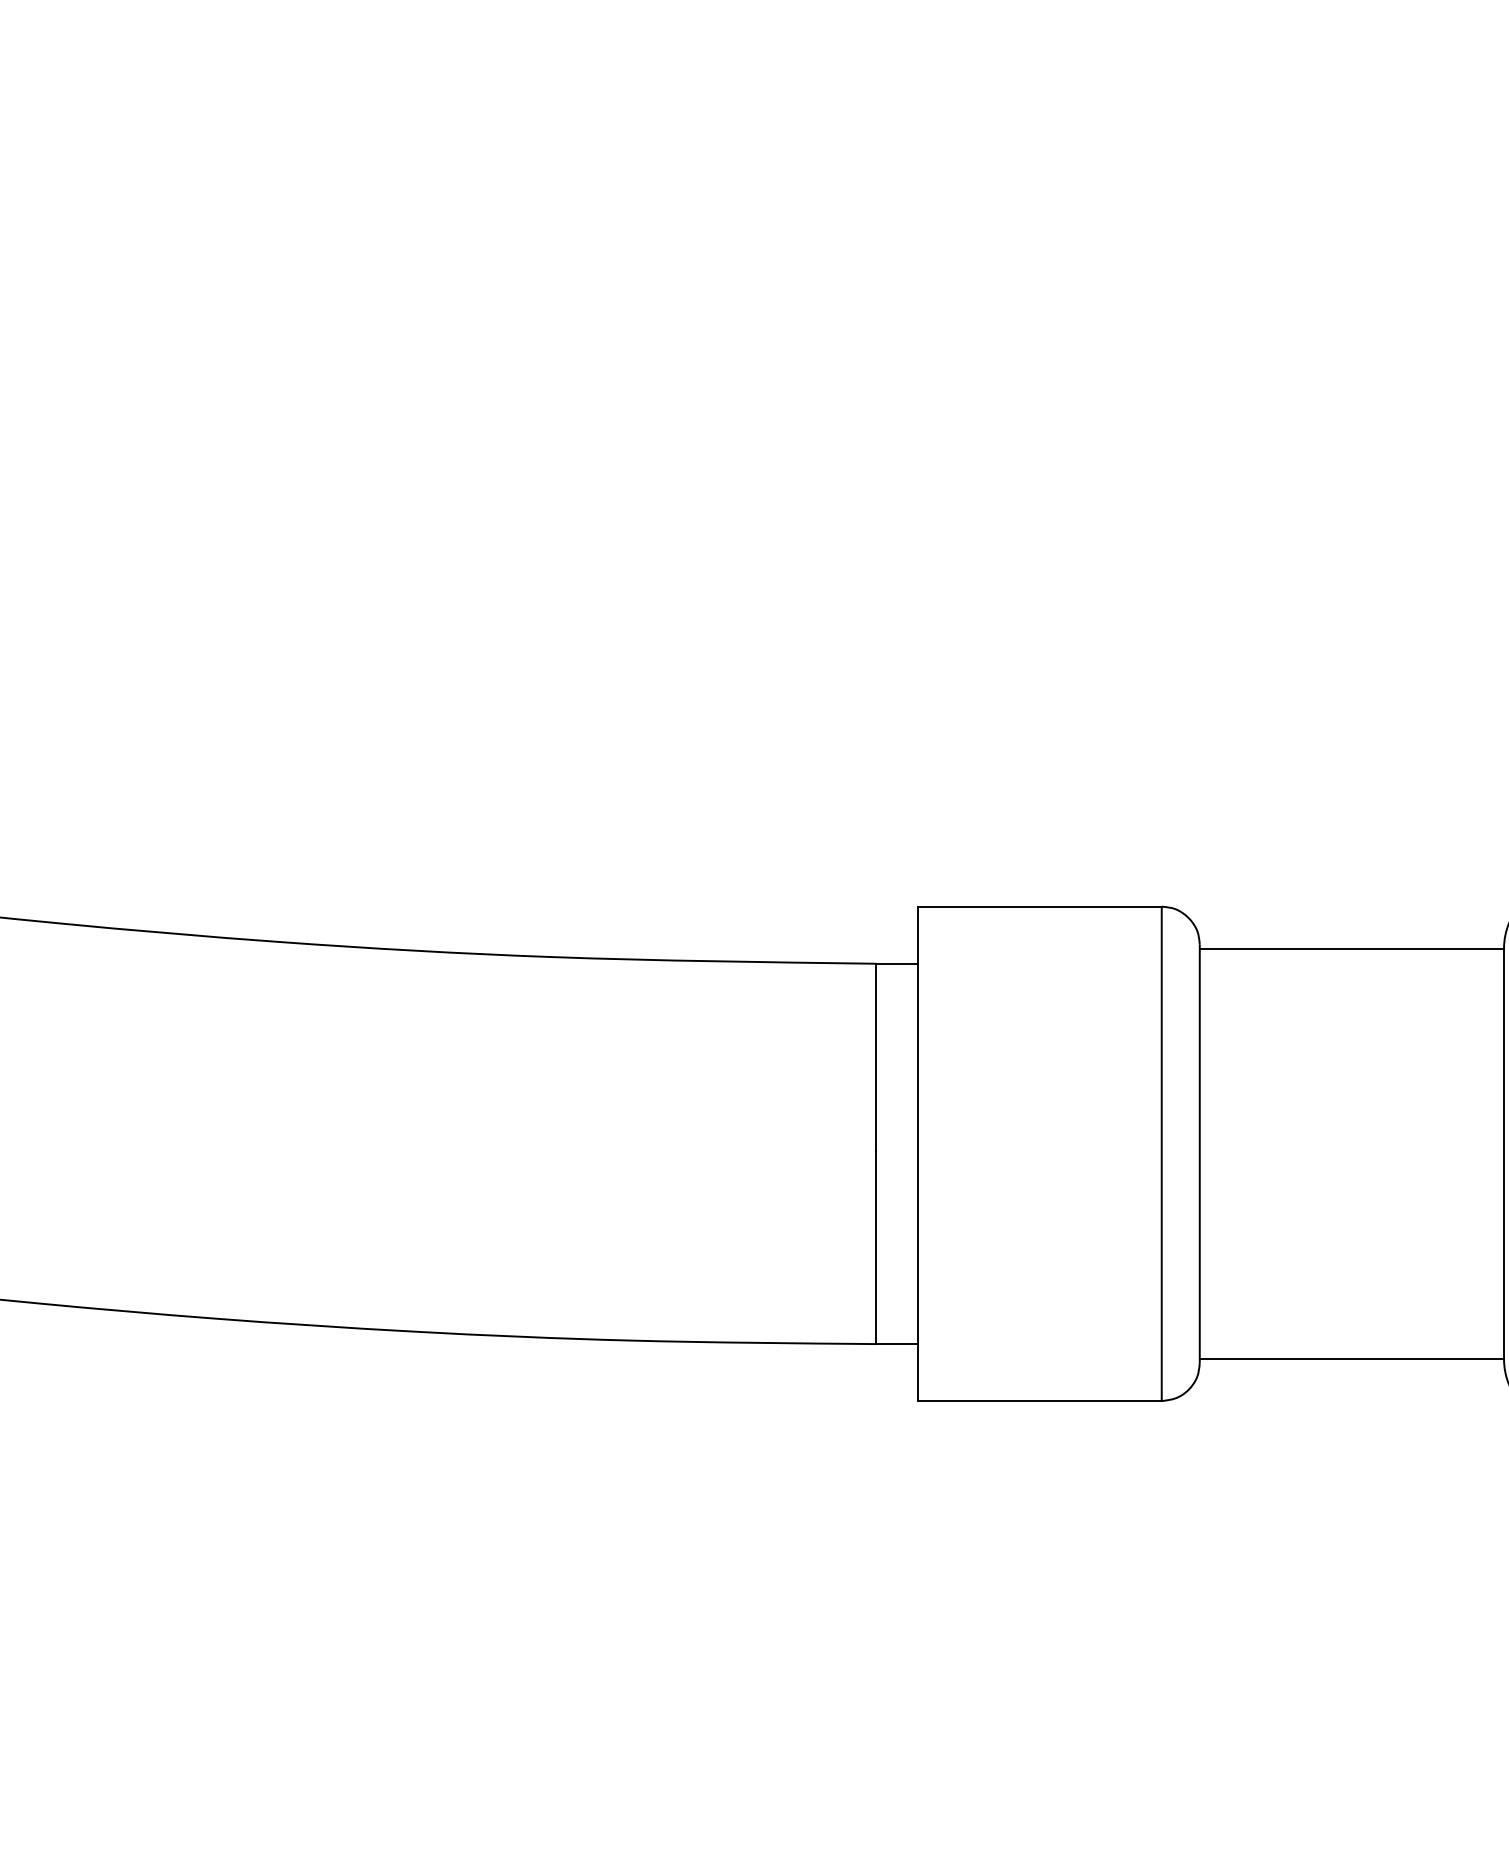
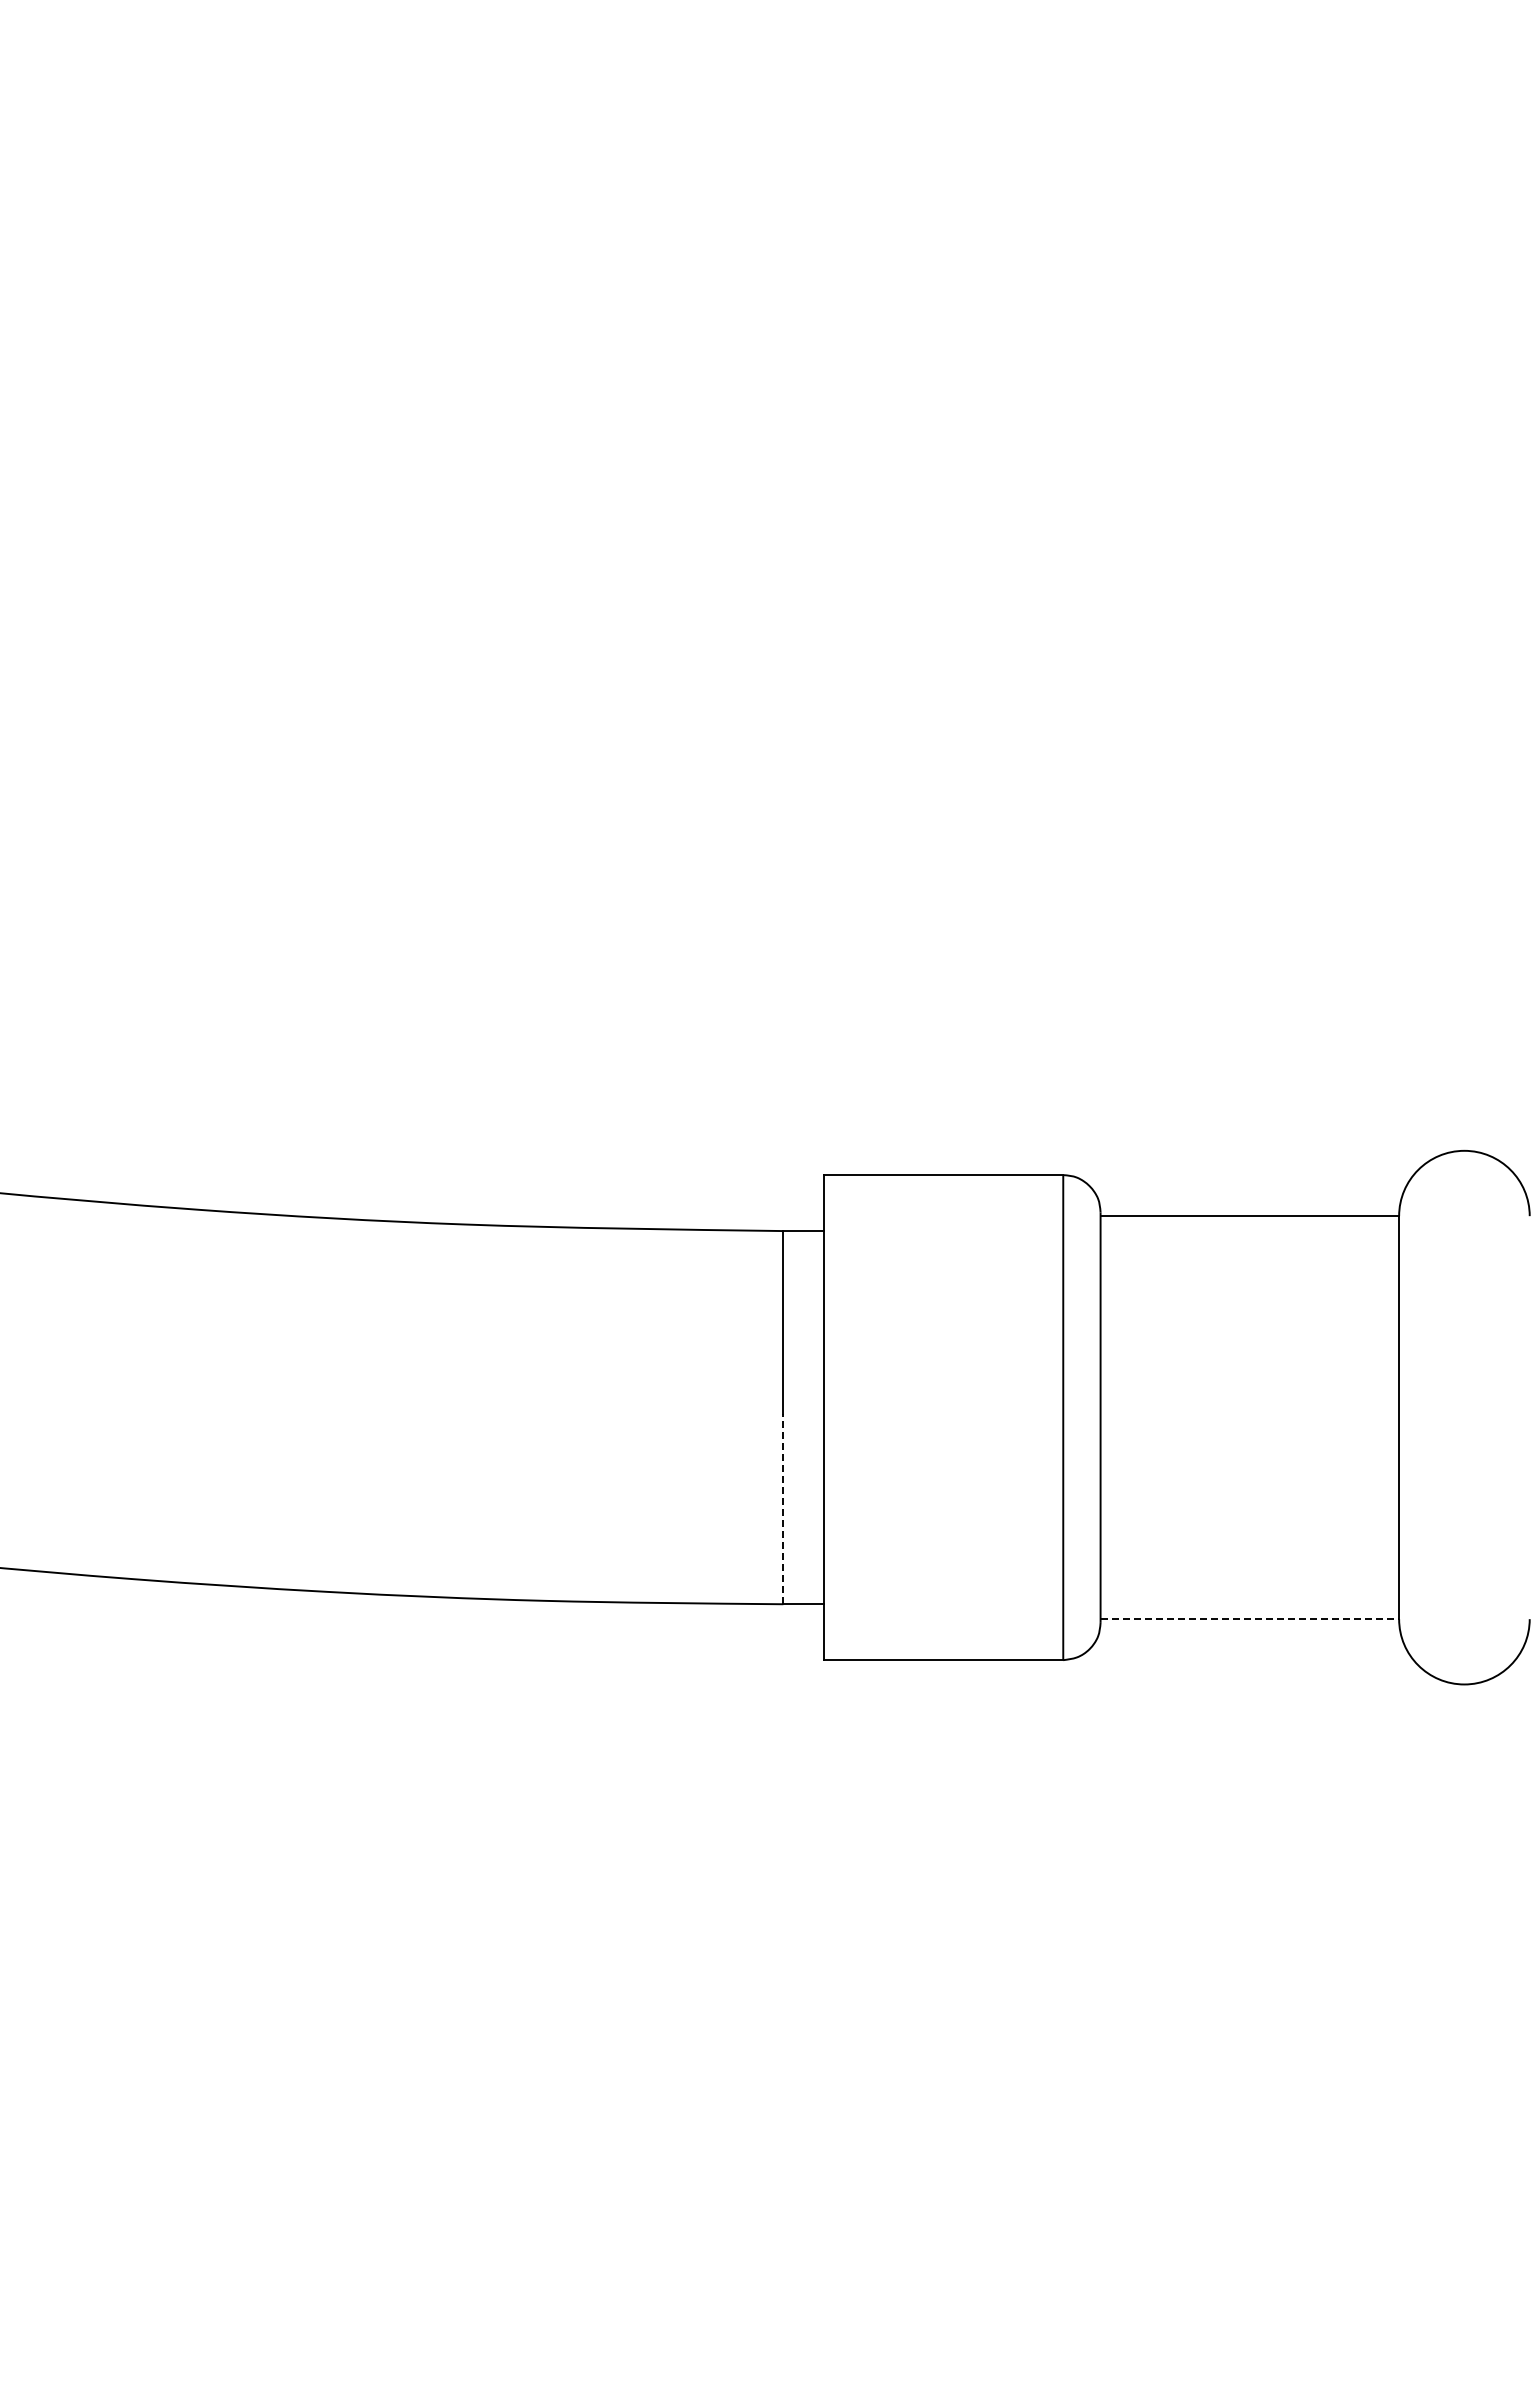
line: (876, 1247) -> (783, 1509), solid -> dashed
line: (1352, 1359) -> (1250, 1619), solid -> dashed

